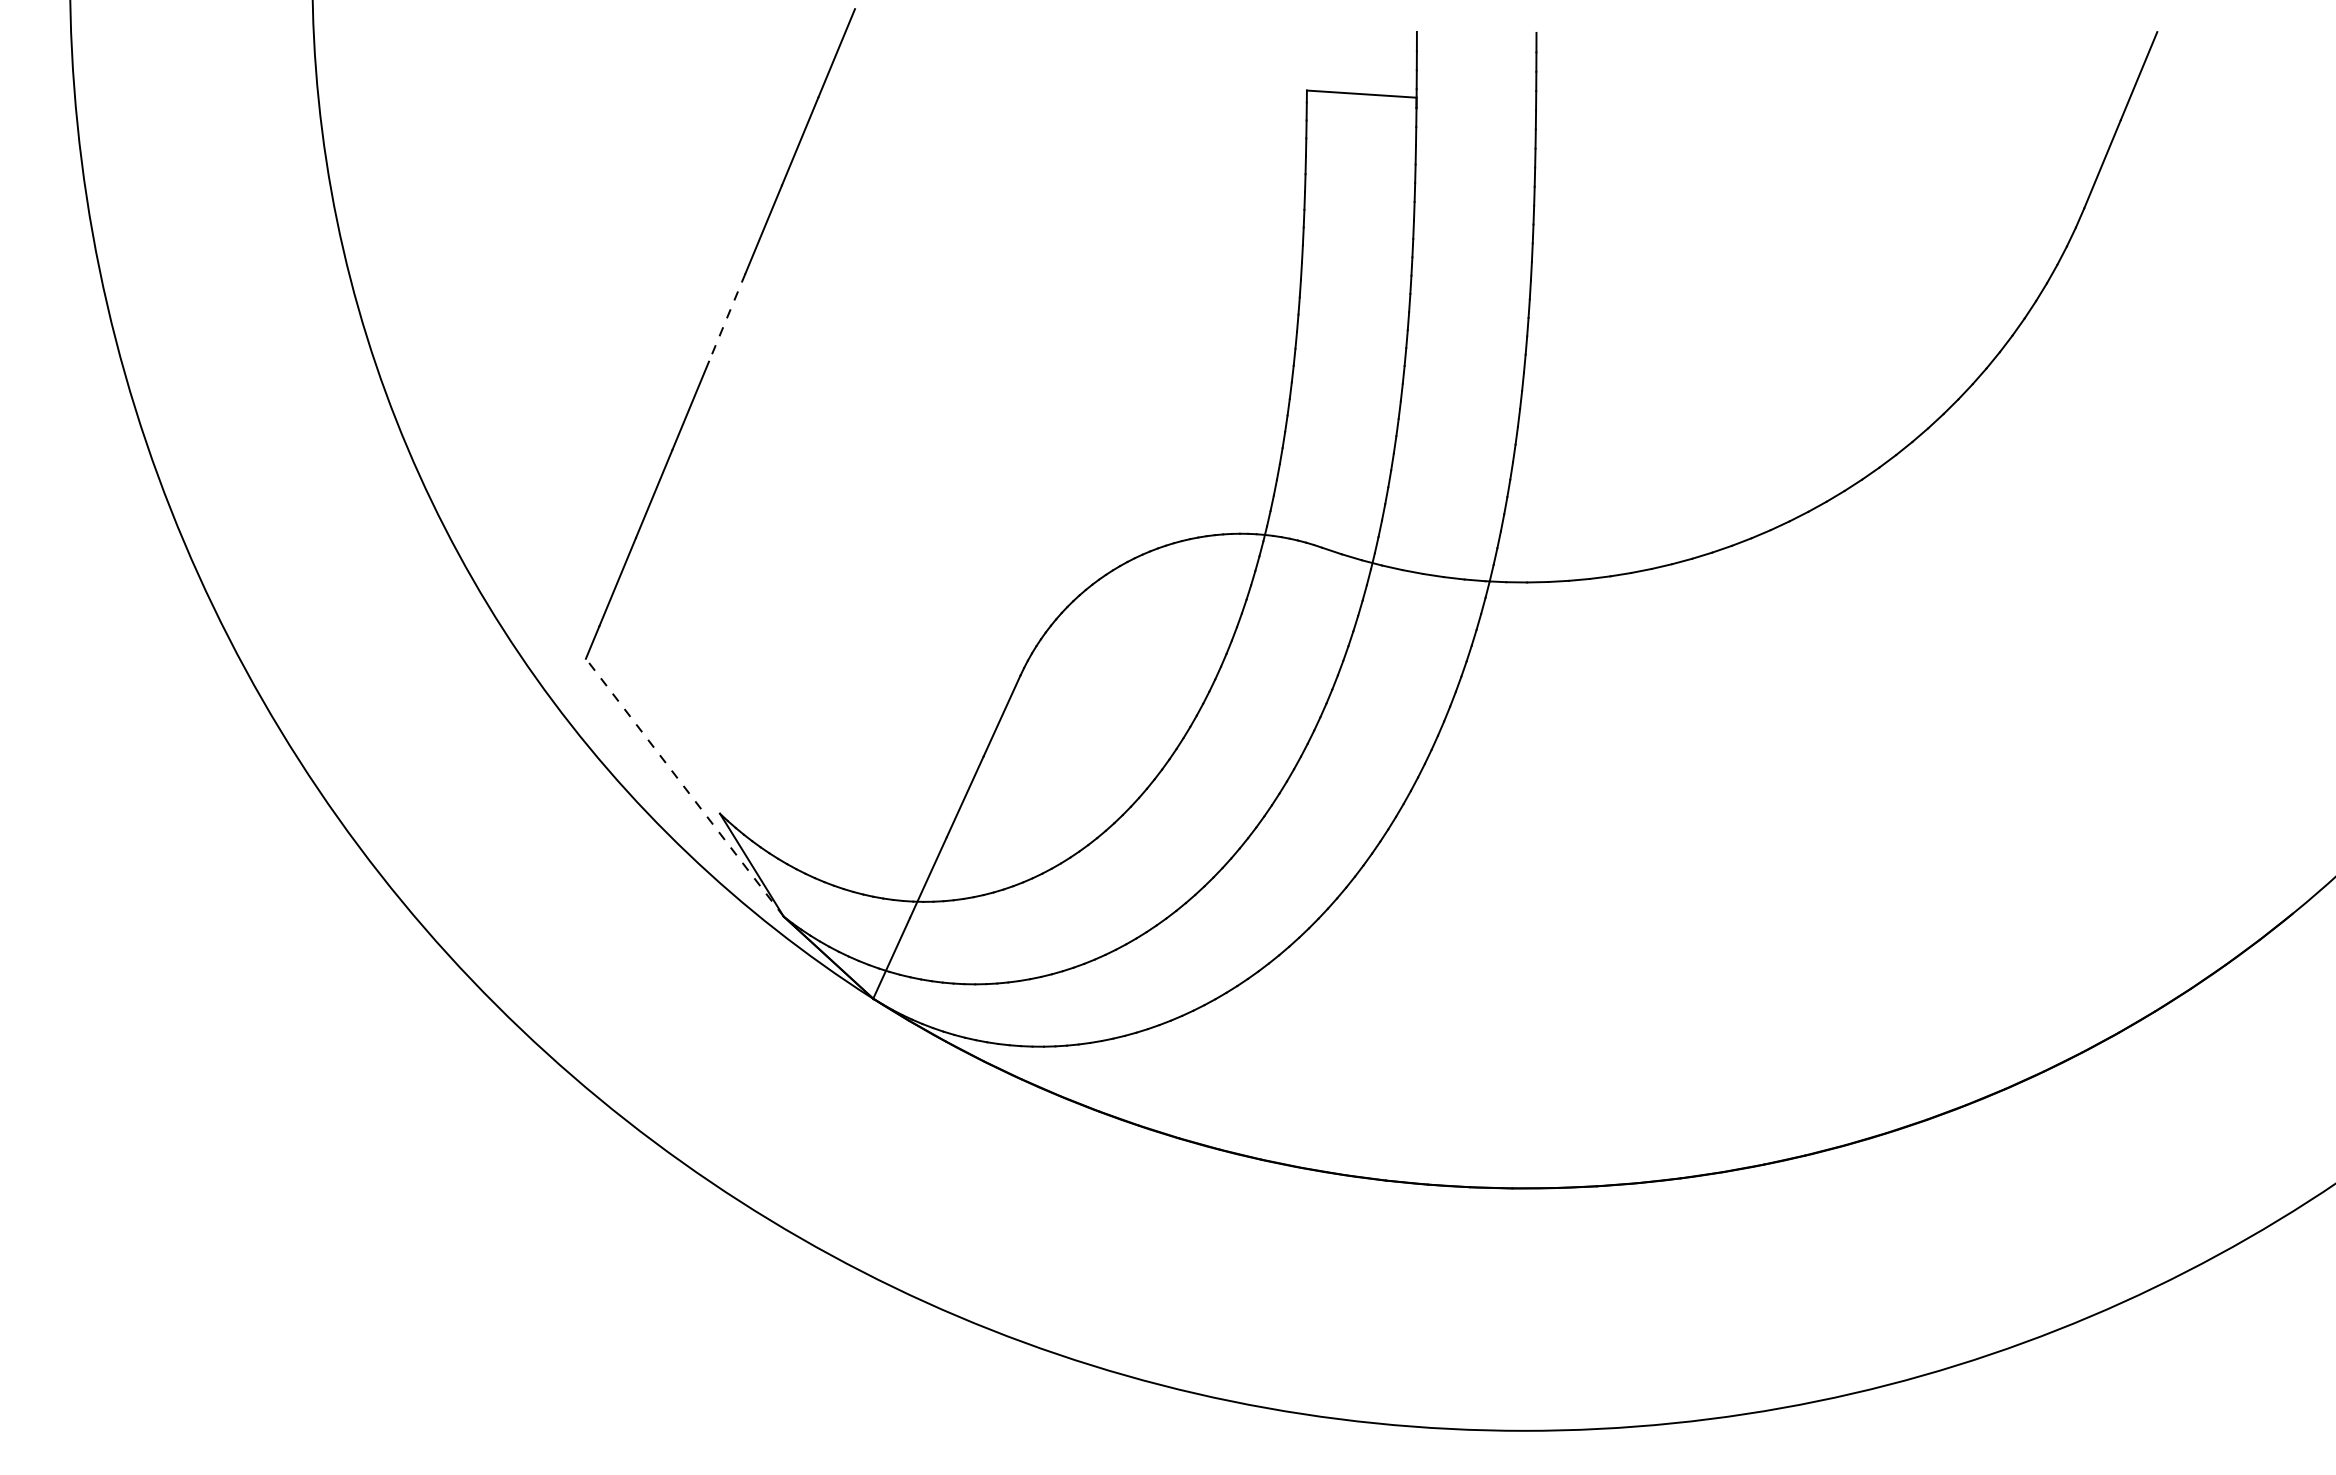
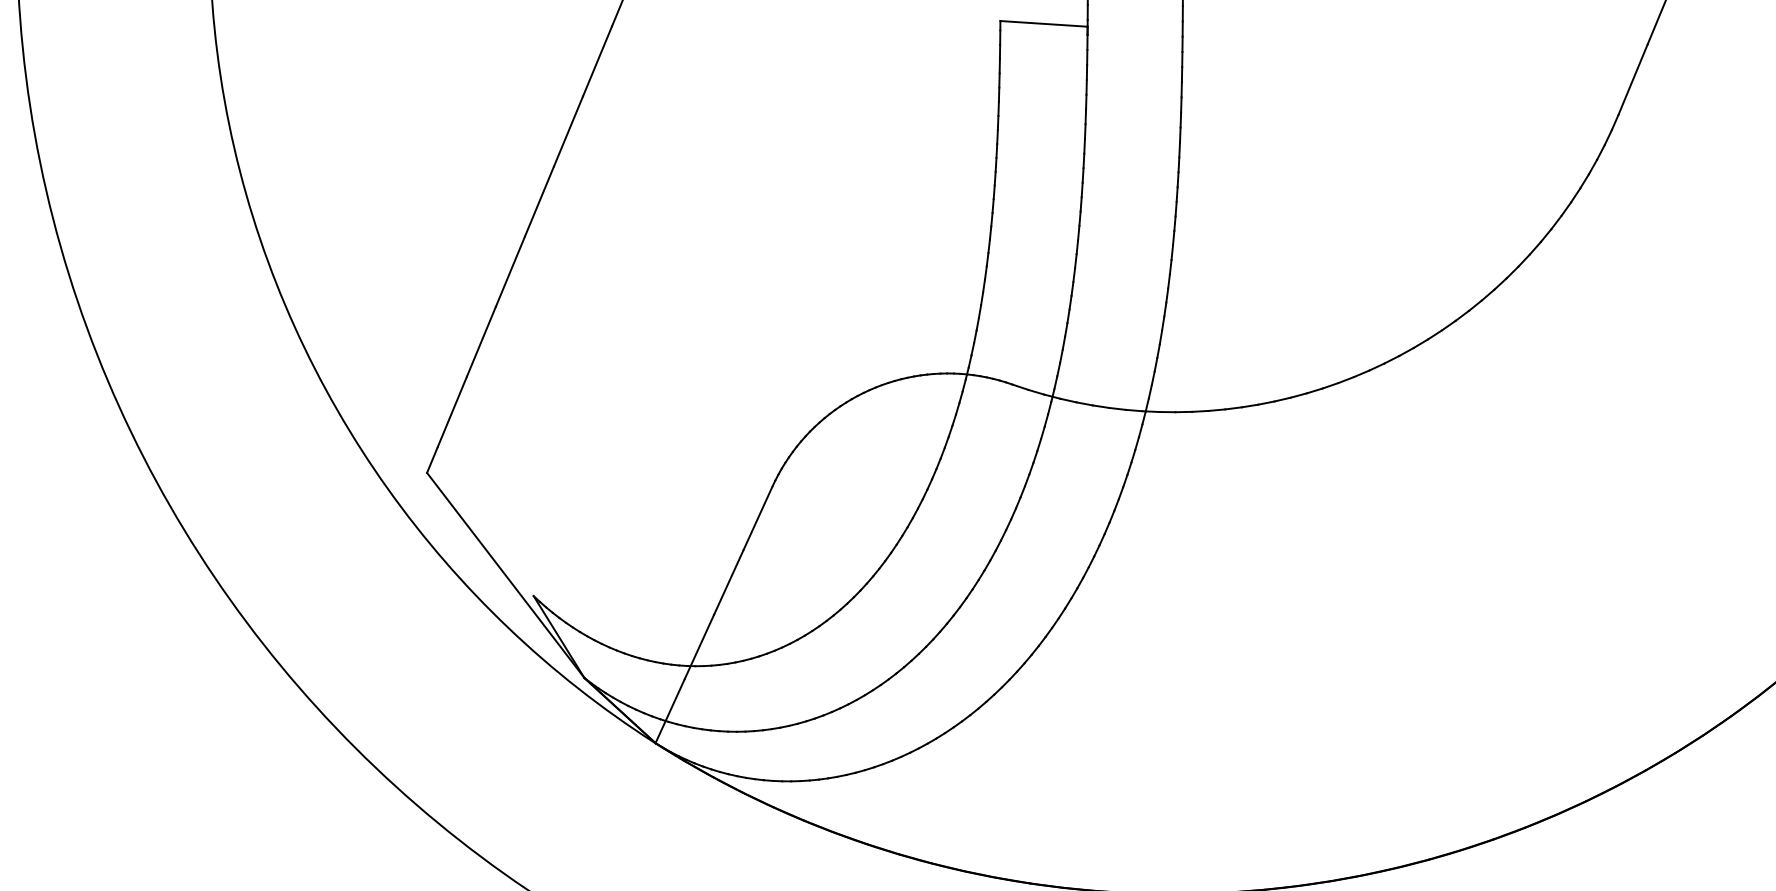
line: (727, 317) -> (539, 201), dashed -> solid
line: (684, 787) -> (505, 575), dashed -> solid

